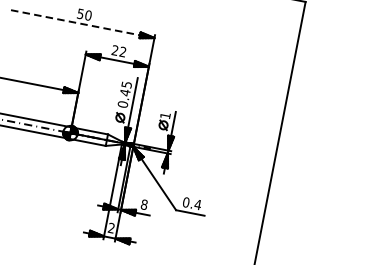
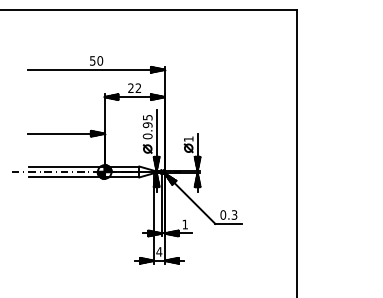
line: (83, 23) -> (97, 69), dashed -> solid
text: (124, 93) -> (147, 125), 0.45 -> 0.95
text: (144, 204) -> (185, 224), 8 -> 1
text: (198, 204) -> (234, 214), 0.4 -> 0.3
text: (111, 227) -> (159, 251), 2 -> 4

